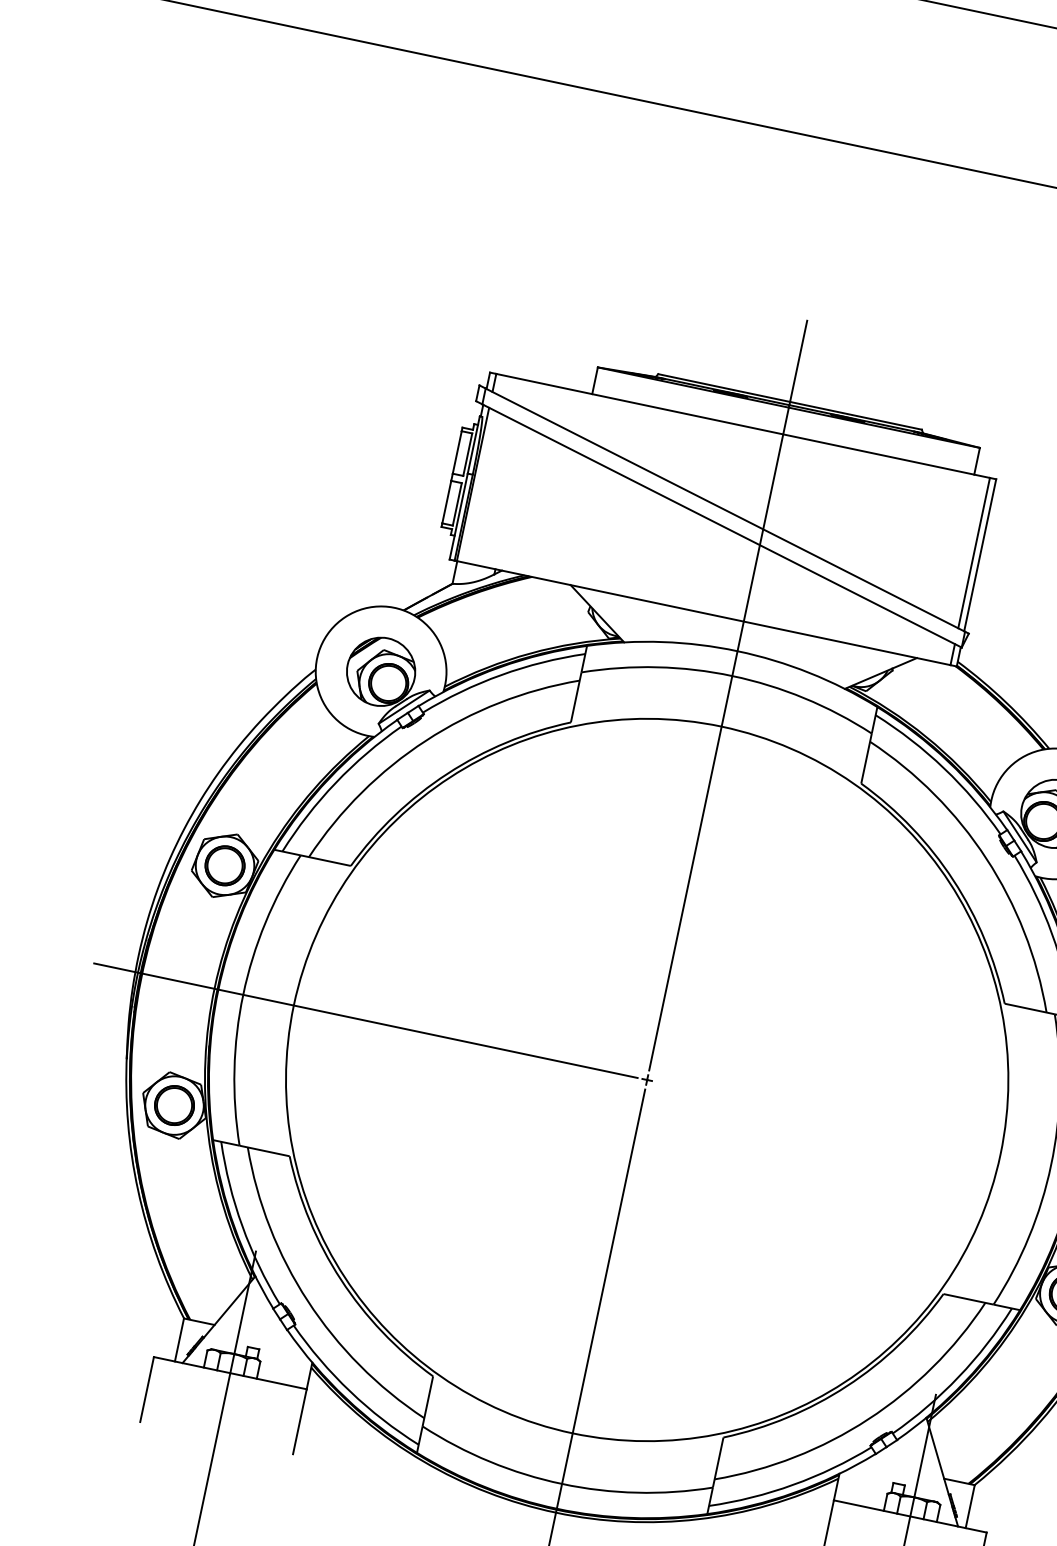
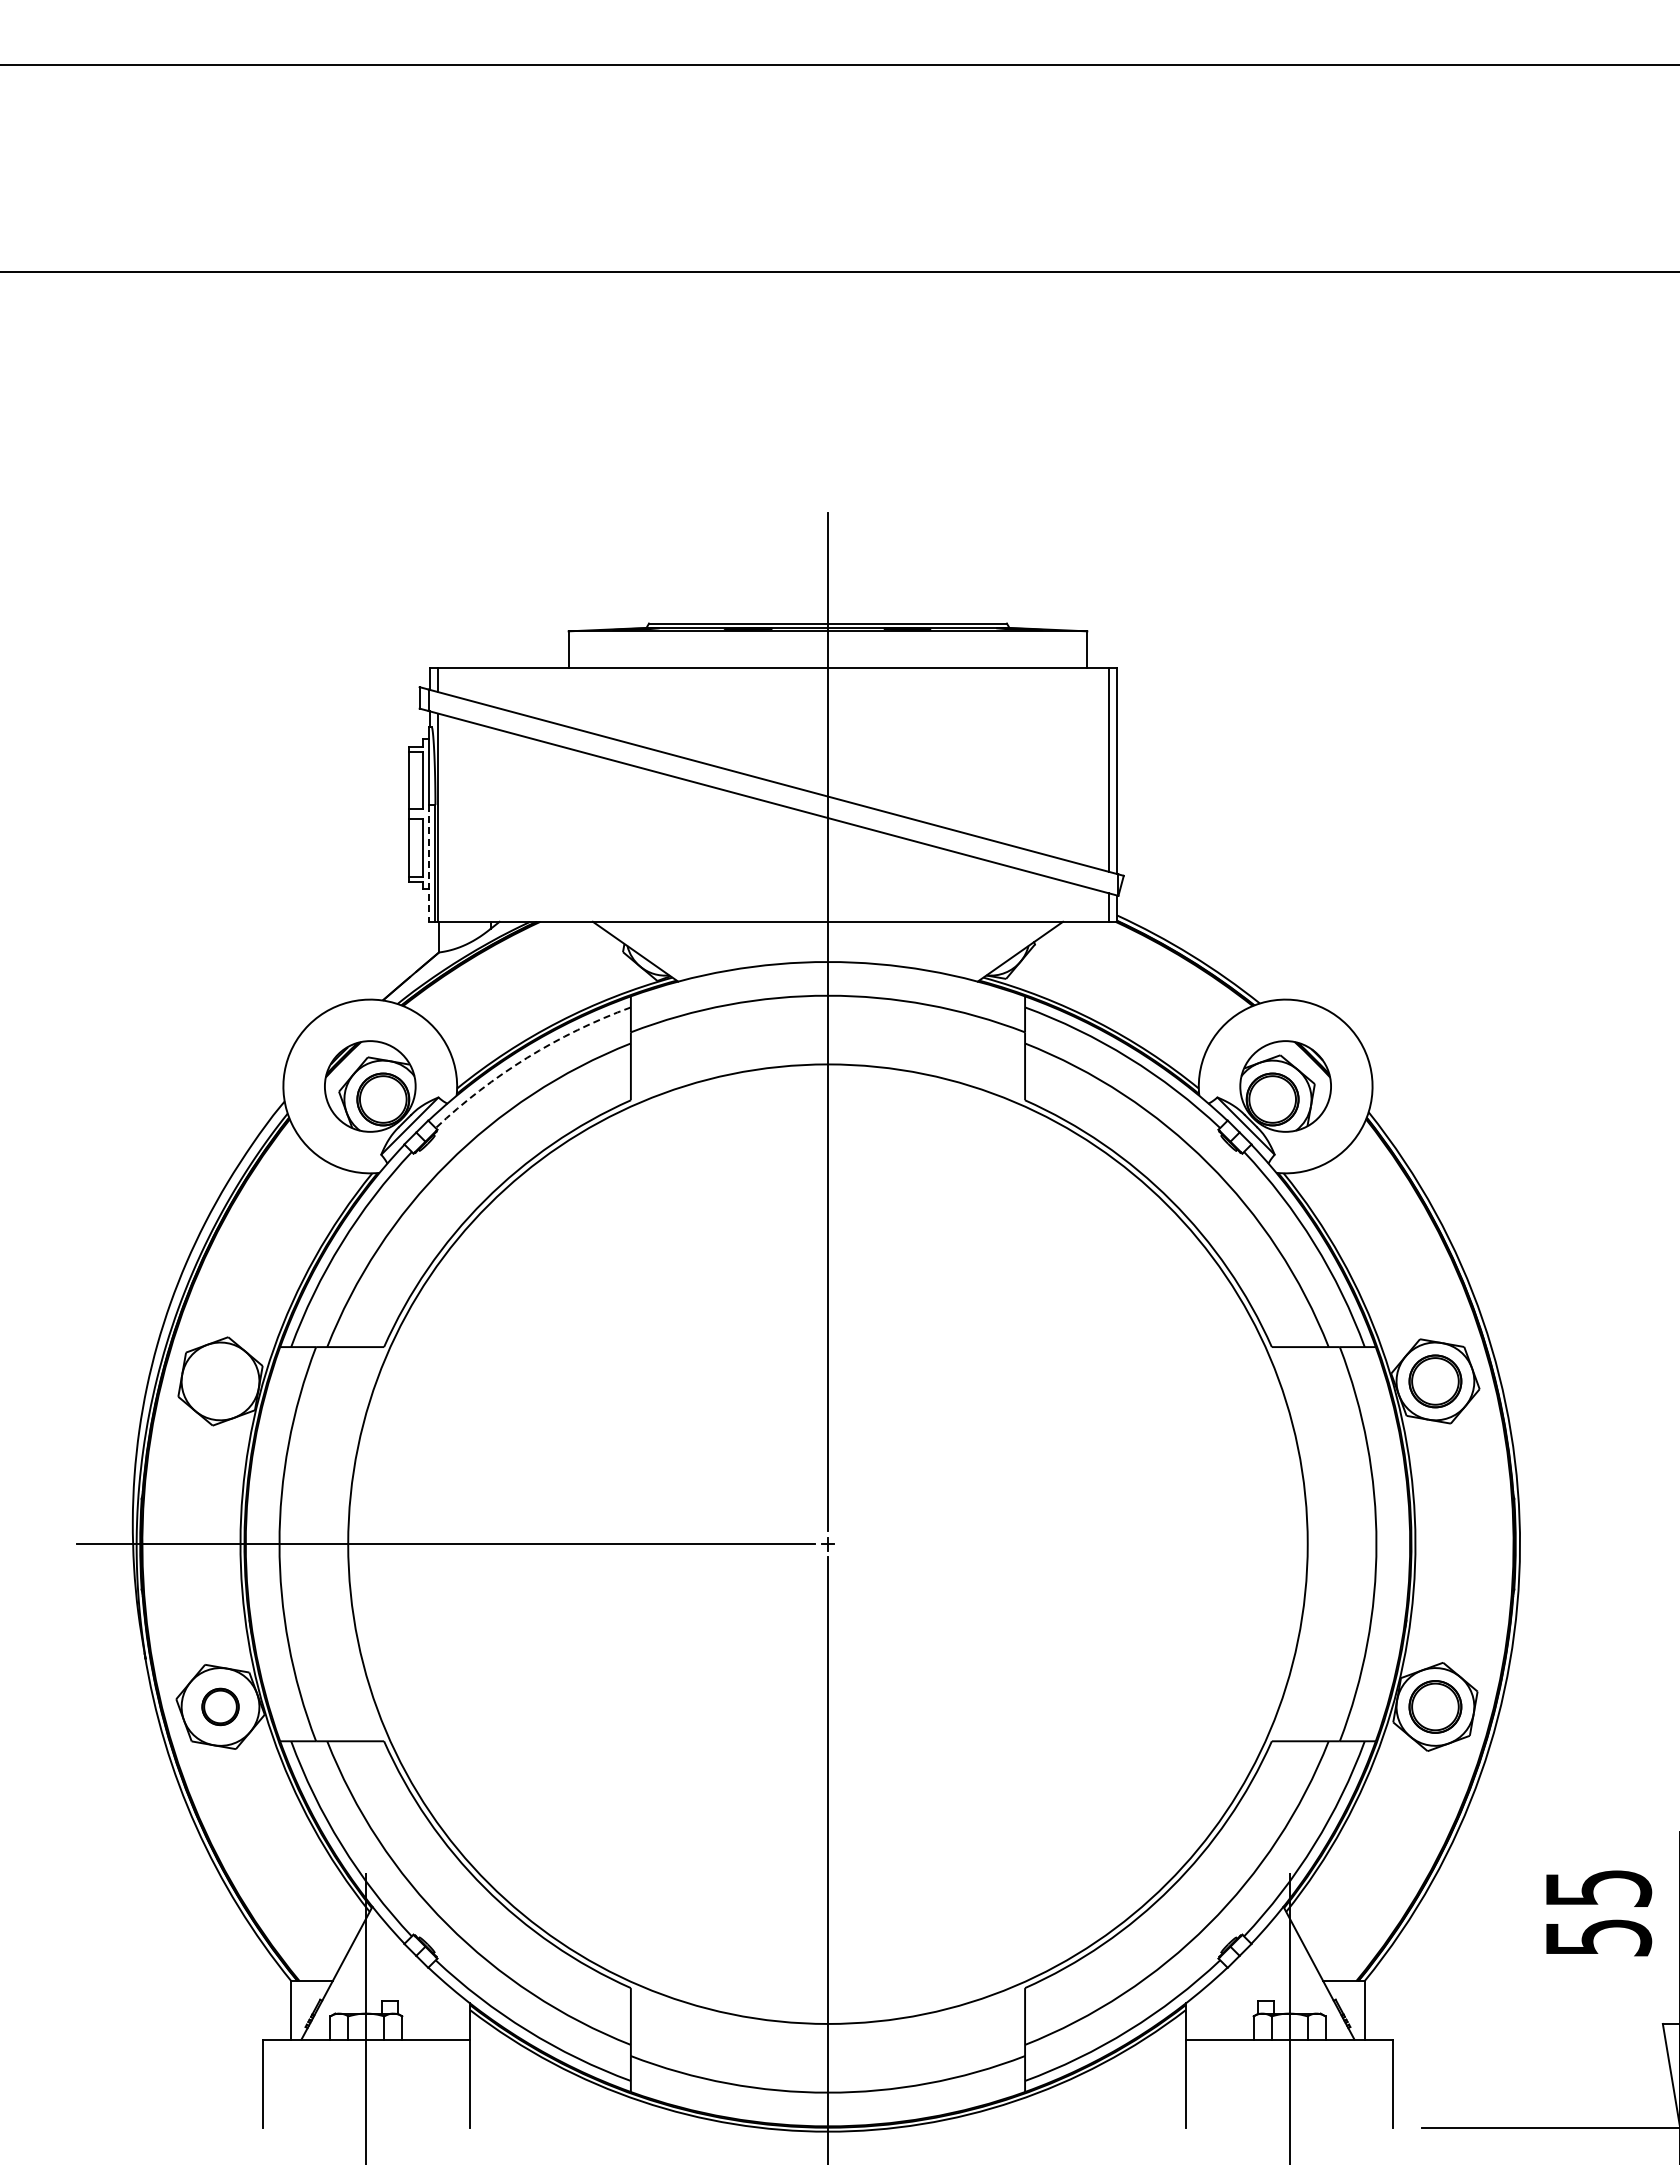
line: (458, 516) -> (428, 863), solid -> dashed
arc: (501, 674) -> (527, 1057), solid -> dashed
part: (225, 865) -> (220, 1381), removed
part: (174, 1105) -> (220, 1706), size x0.7

